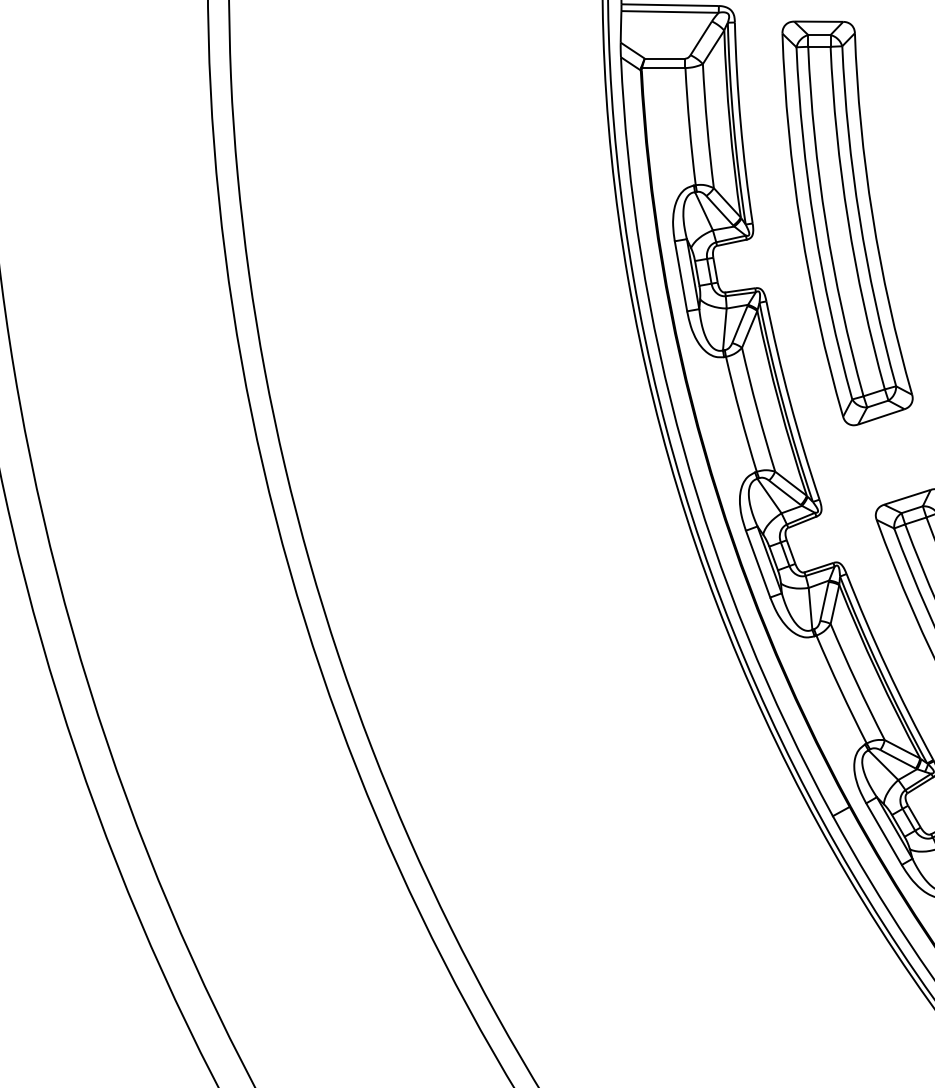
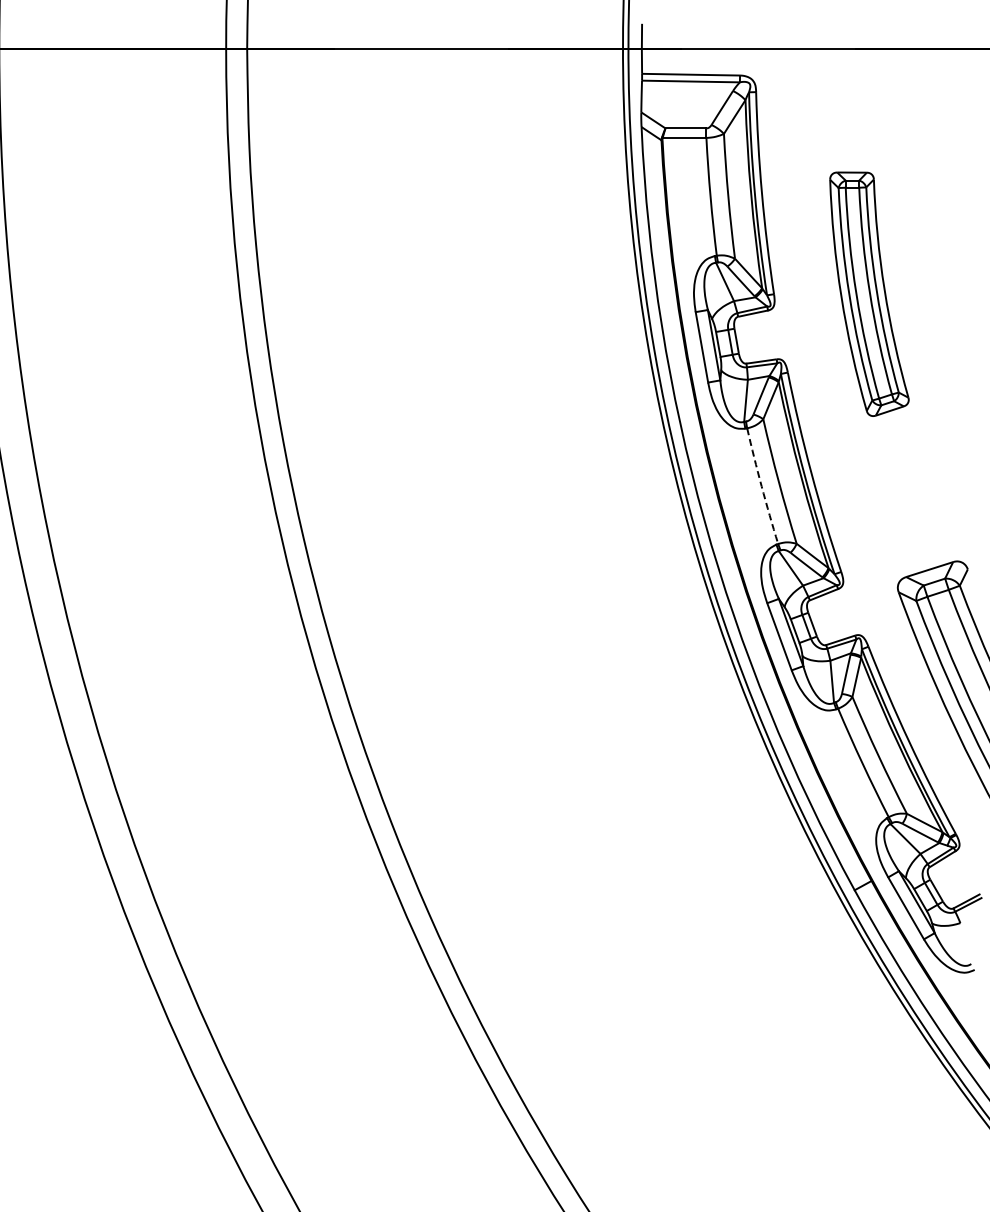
part: (847, 223) -> (869, 294), size x0.6
arc: (740, 414) -> (761, 486), solid -> dashed

